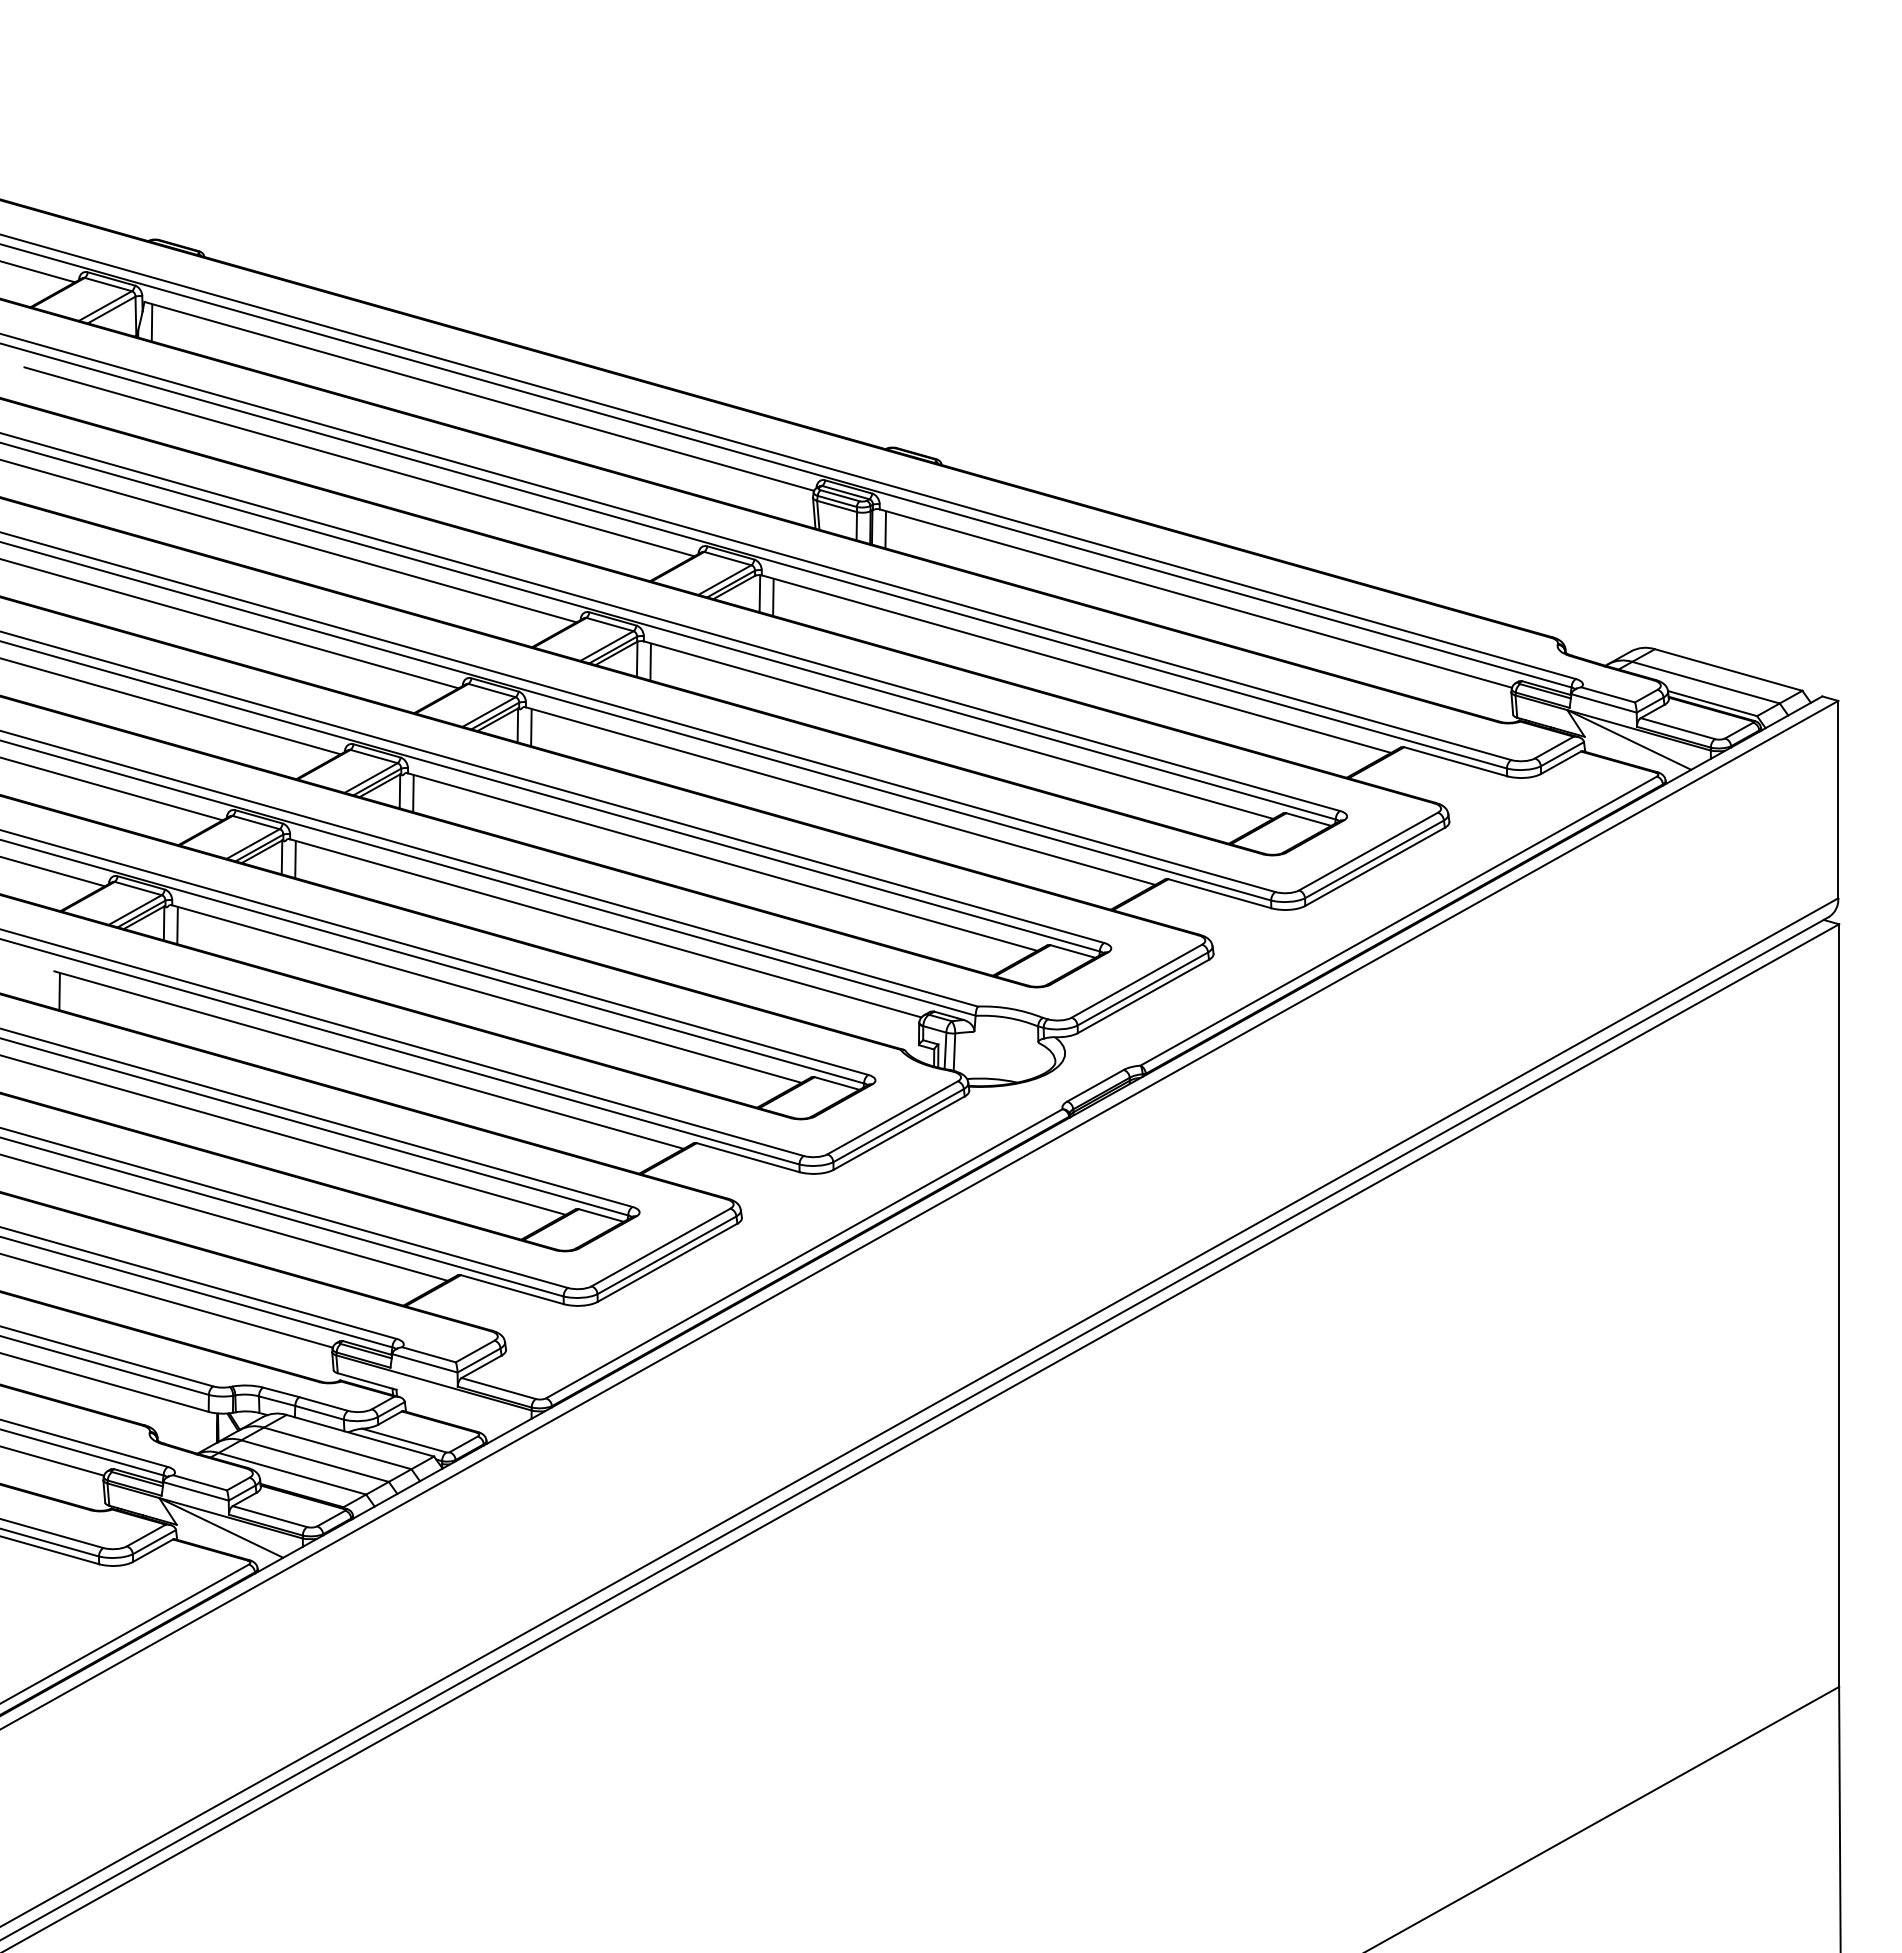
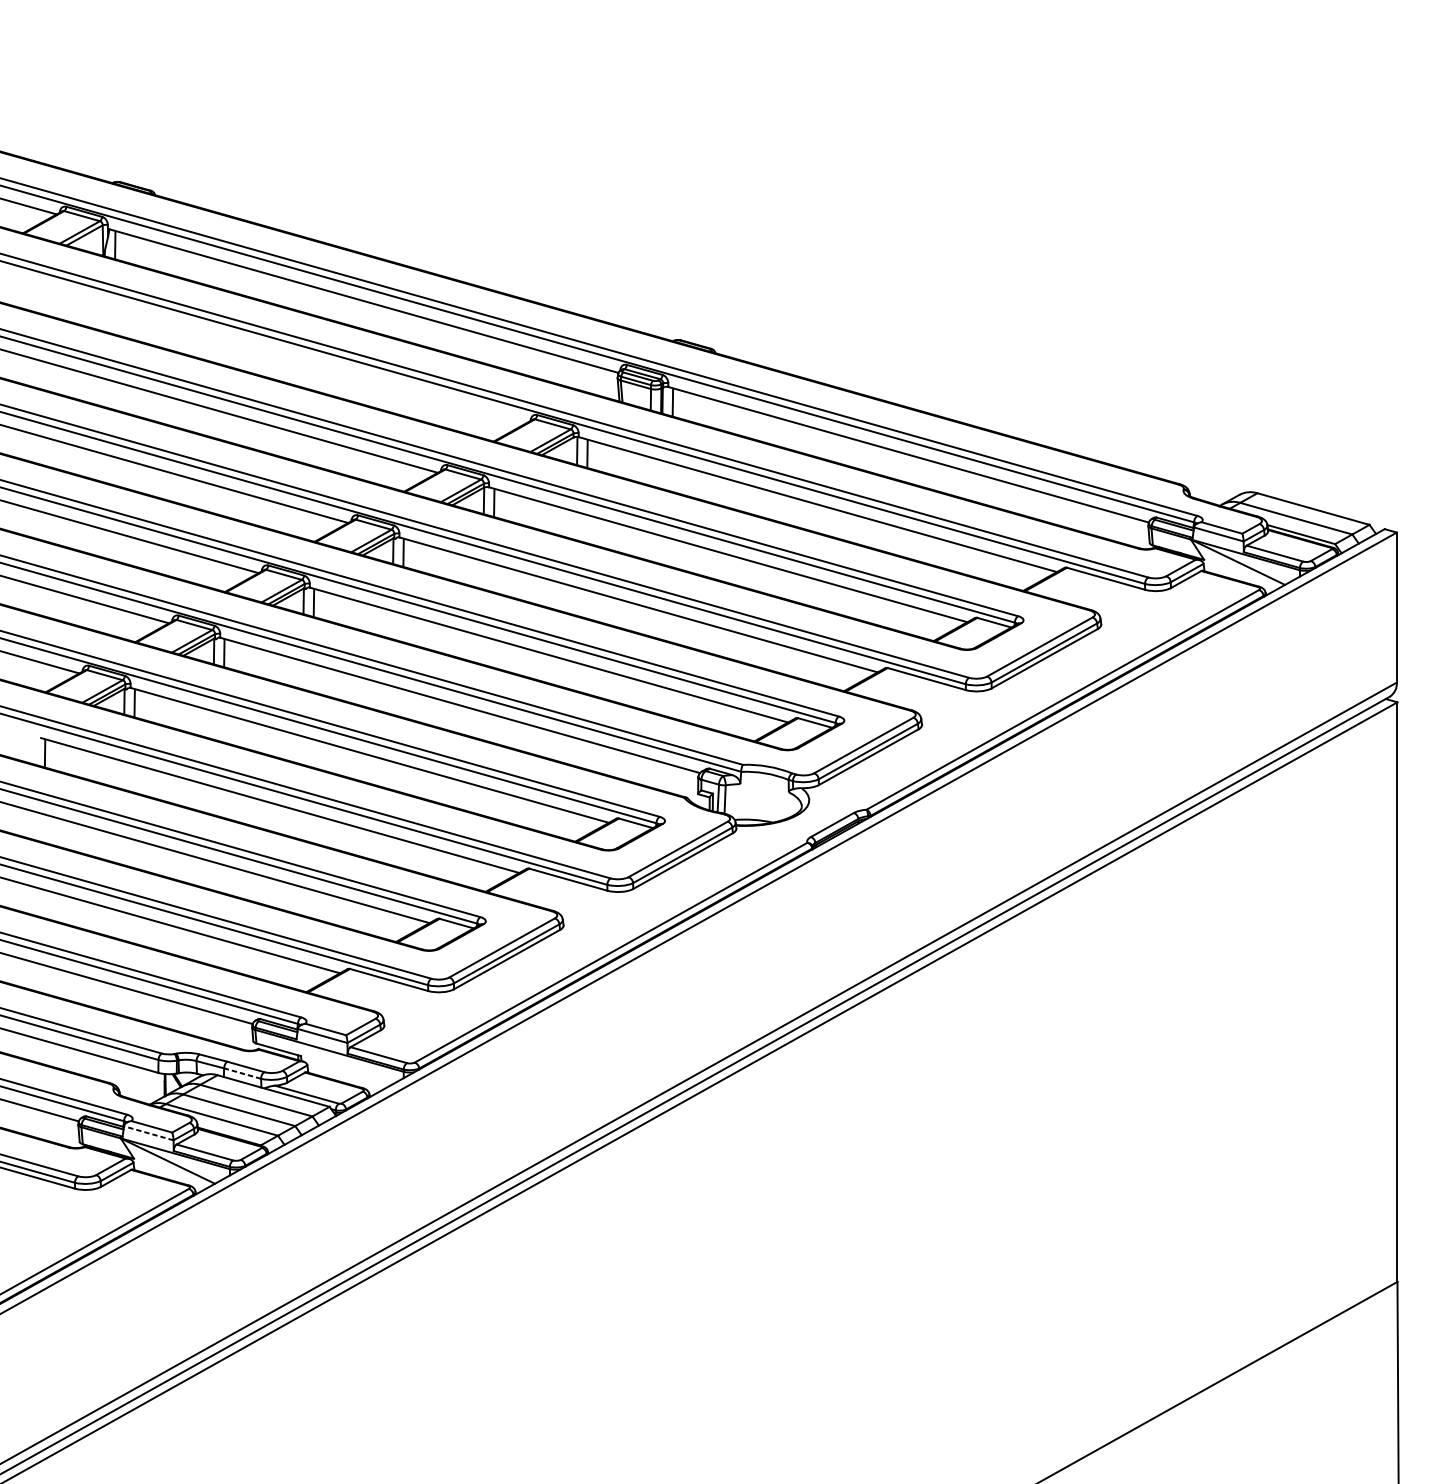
line: (359, 461) -> (272, 350), removed
line: (319, 1412) -> (242, 1073), solid -> dashed
line: (196, 1491) -> (149, 1133), solid -> dashed

